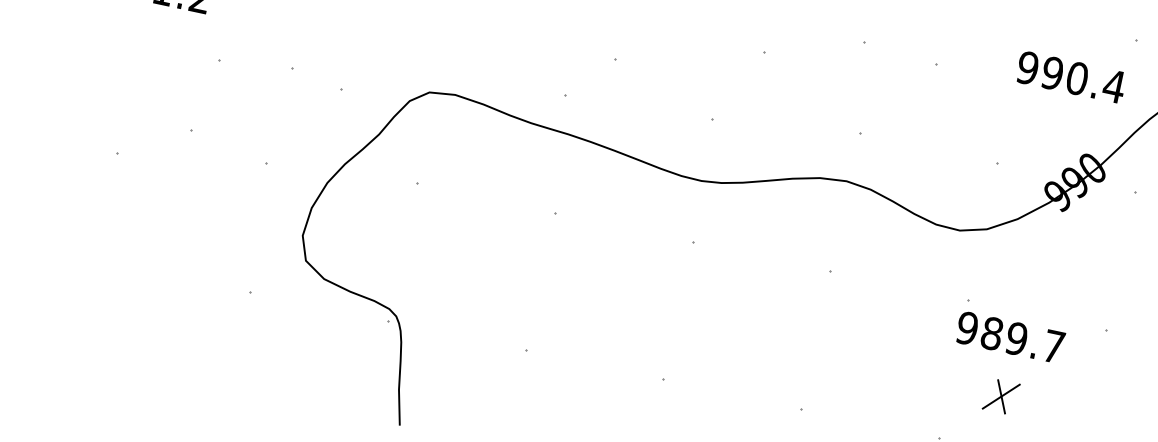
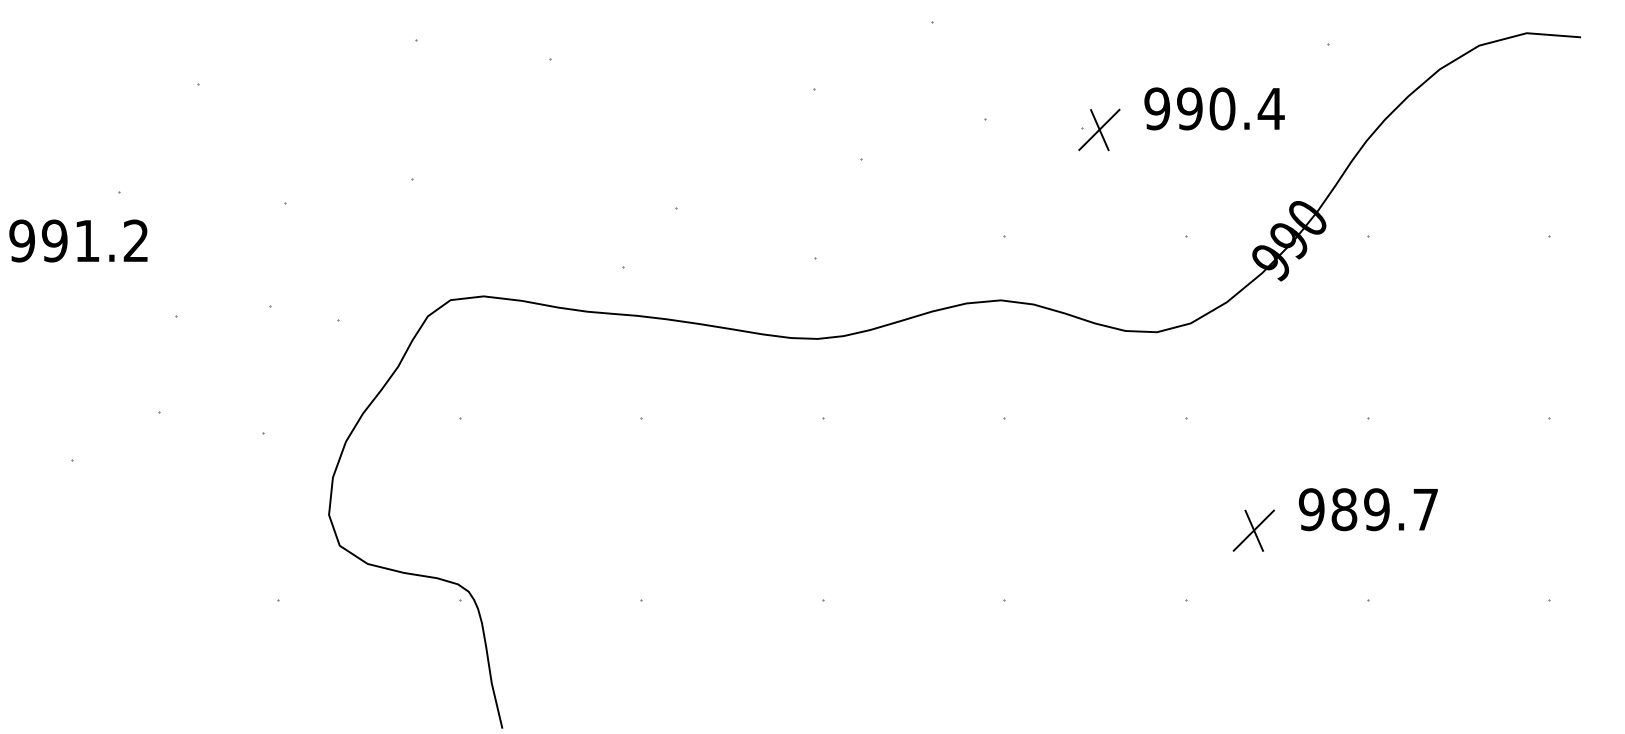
part: (948, 67) -> (1099, 129), added
text: (1071, 77) -> (1214, 108), moved
text: (1009, 337) -> (1367, 509), moved

